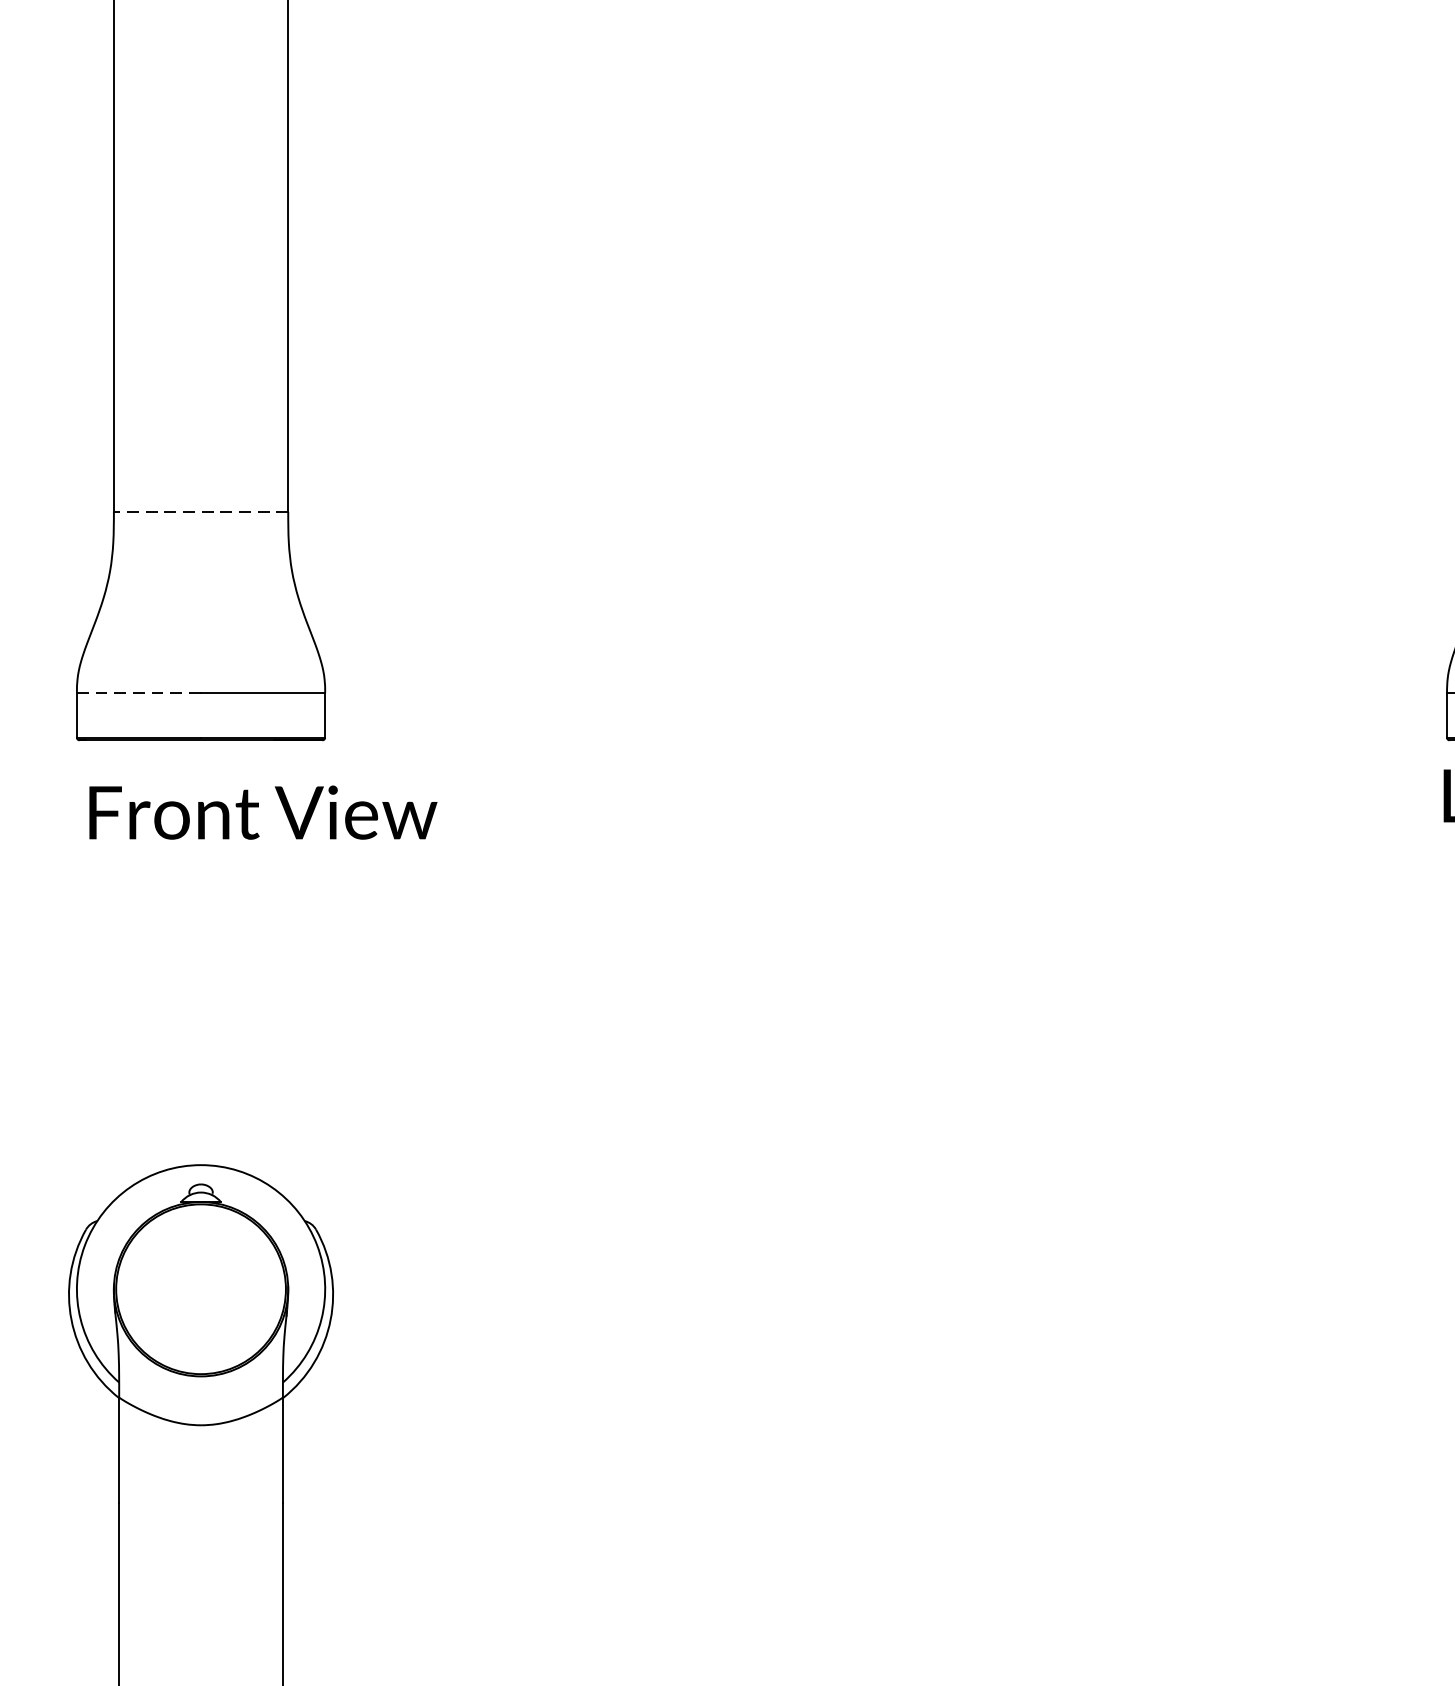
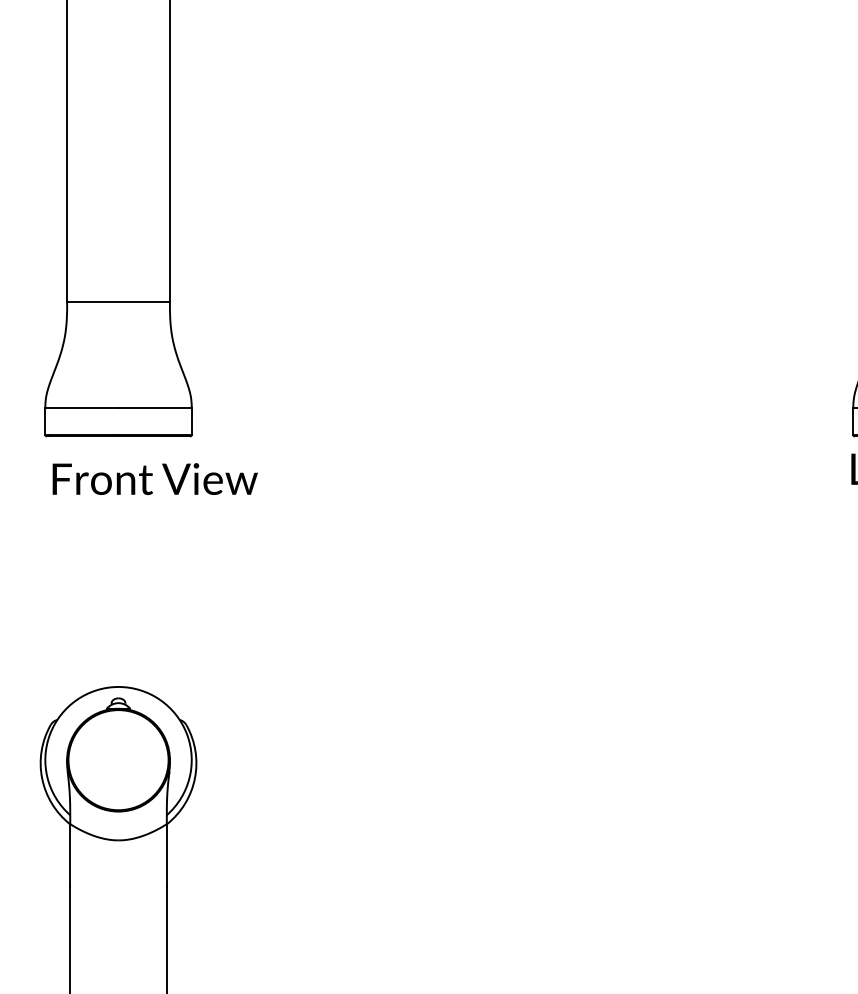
line: (200, 511) -> (118, 301), dashed -> solid
line: (138, 692) -> (81, 408), dashed -> solid

